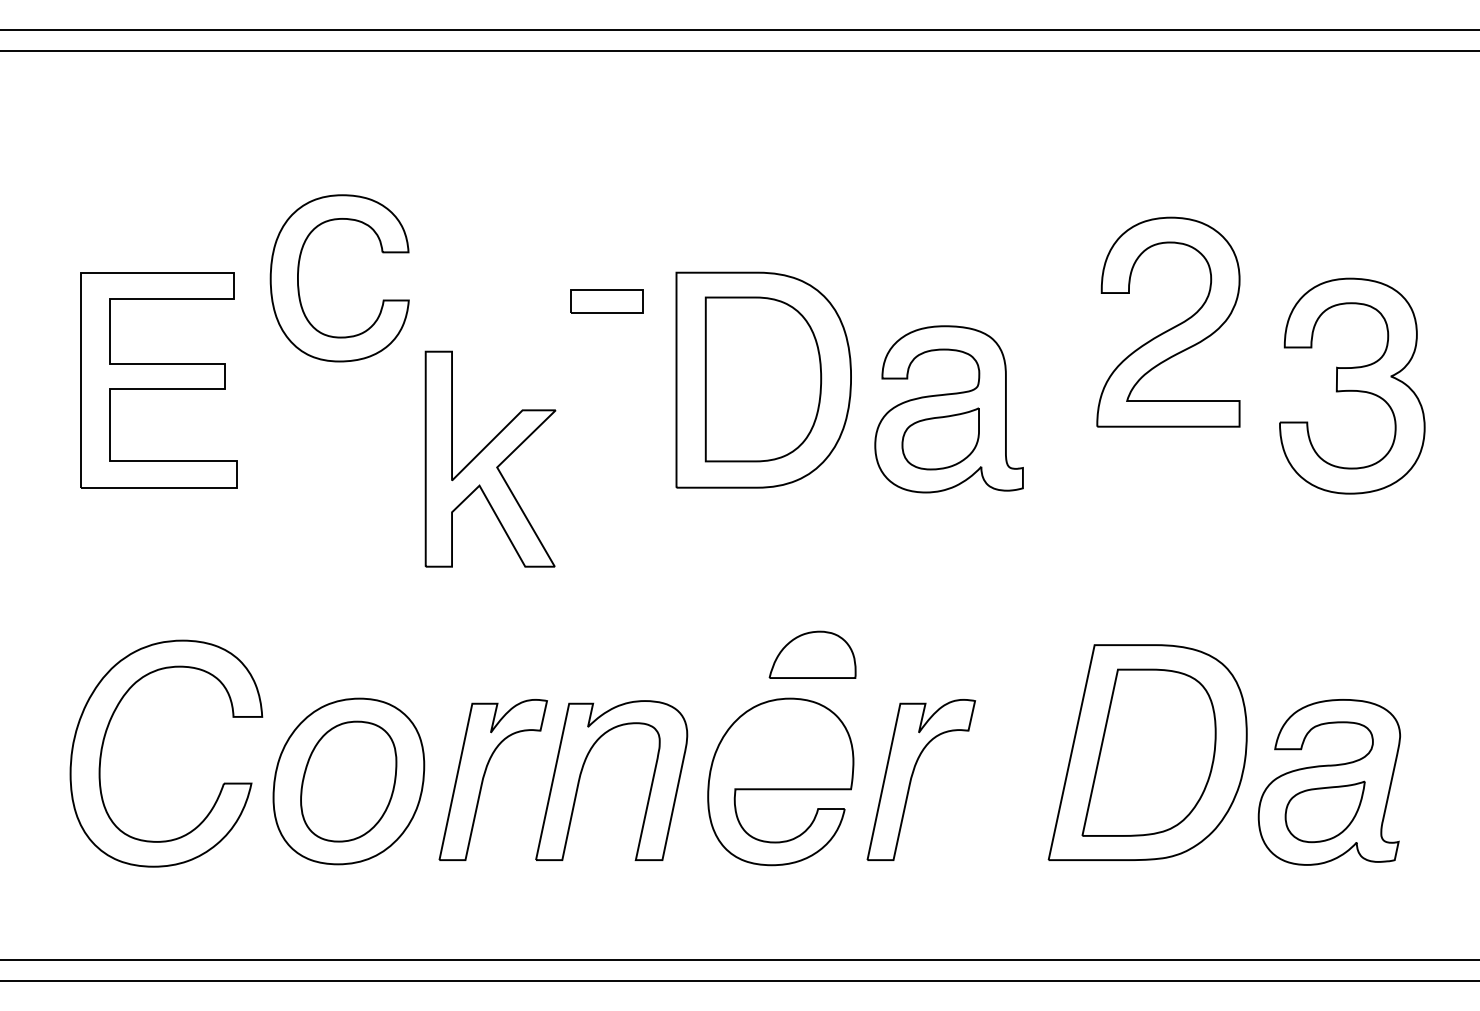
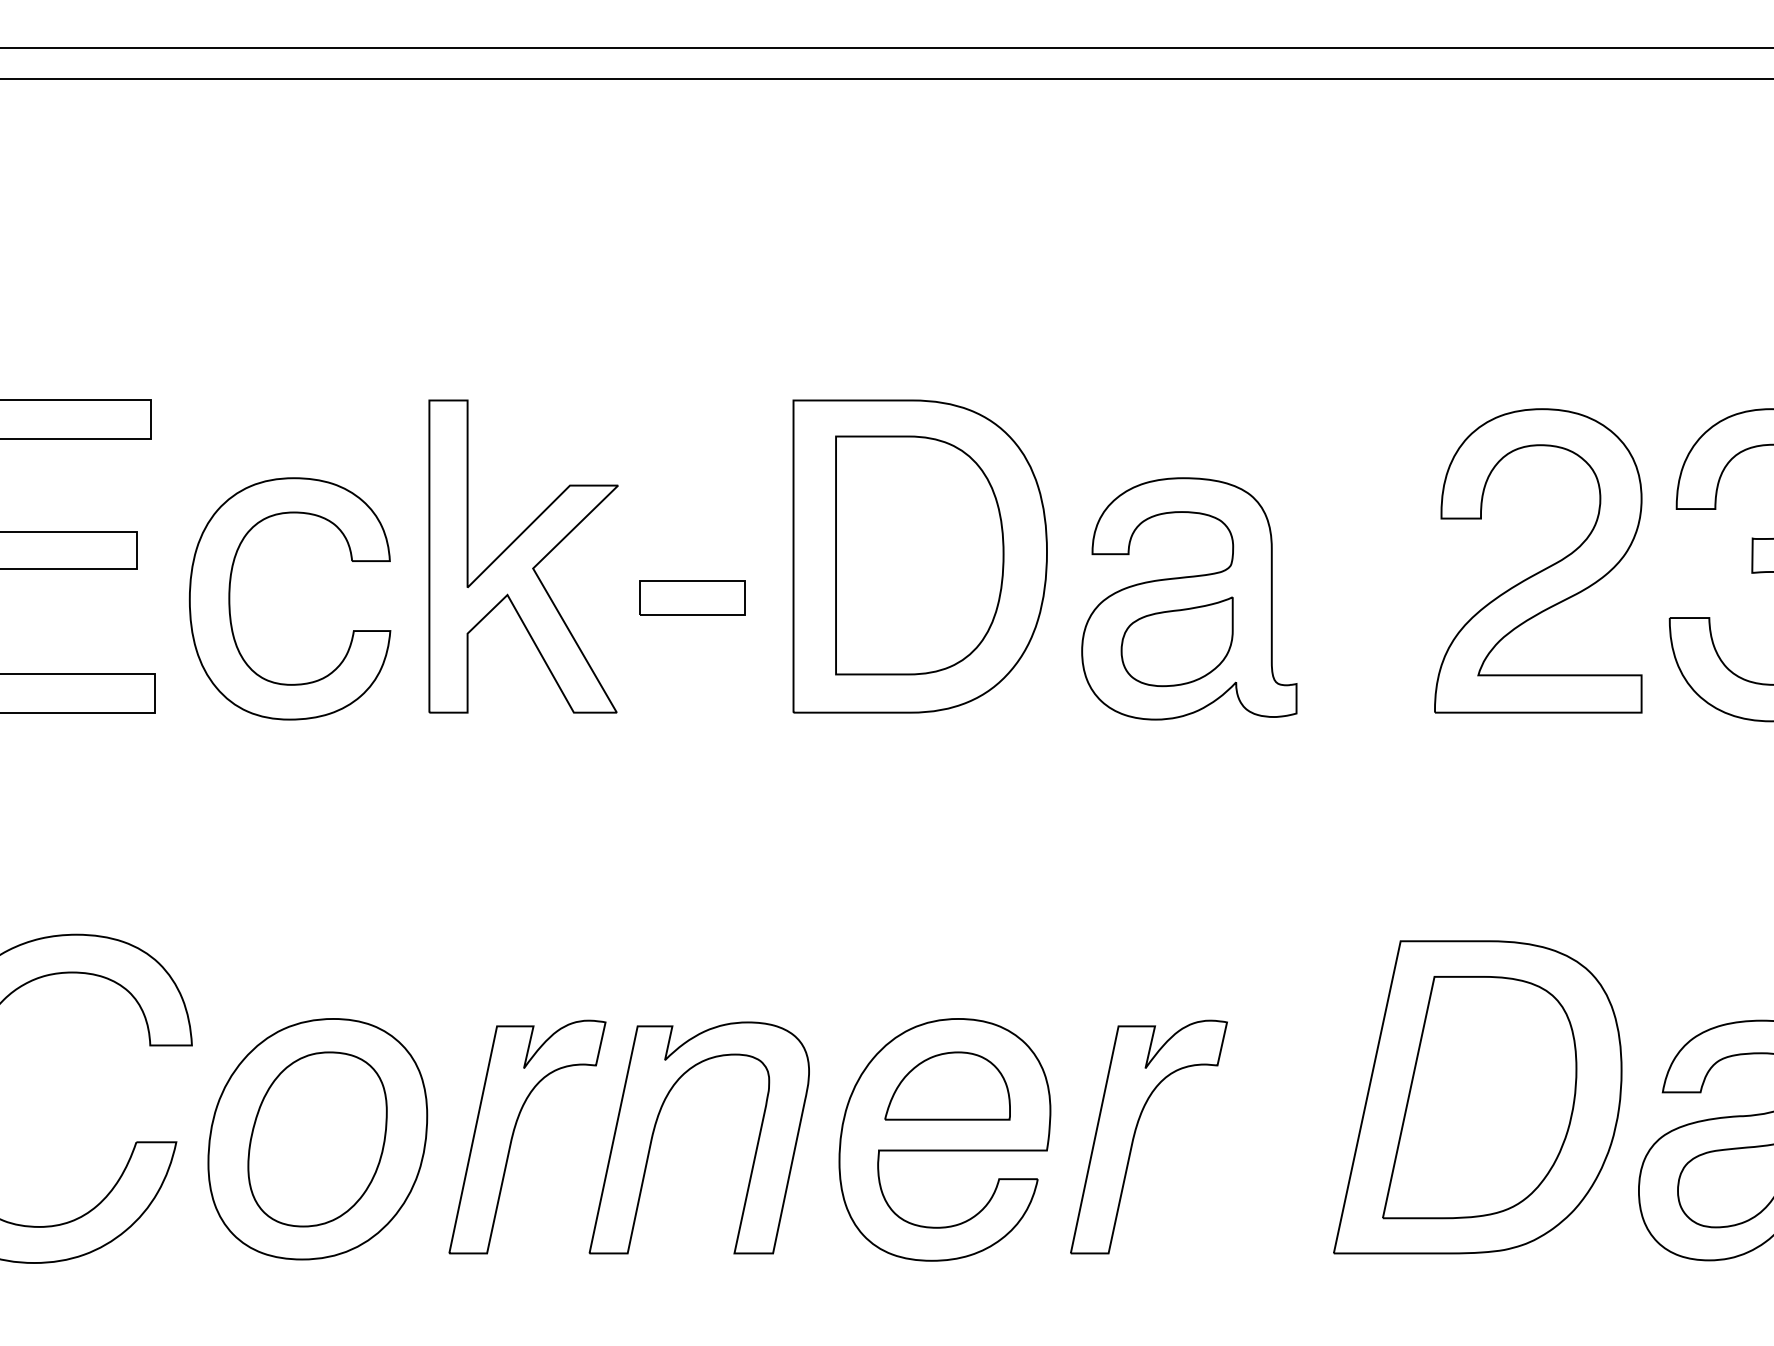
part: (299, 270) -> (231, 587), moved
part: (606, 301) -> (691, 597), moved
part: (1171, 327) -> (1542, 568), moved
part: (490, 458) -> (523, 555), moved
part: (812, 654) -> (947, 1085), moved

